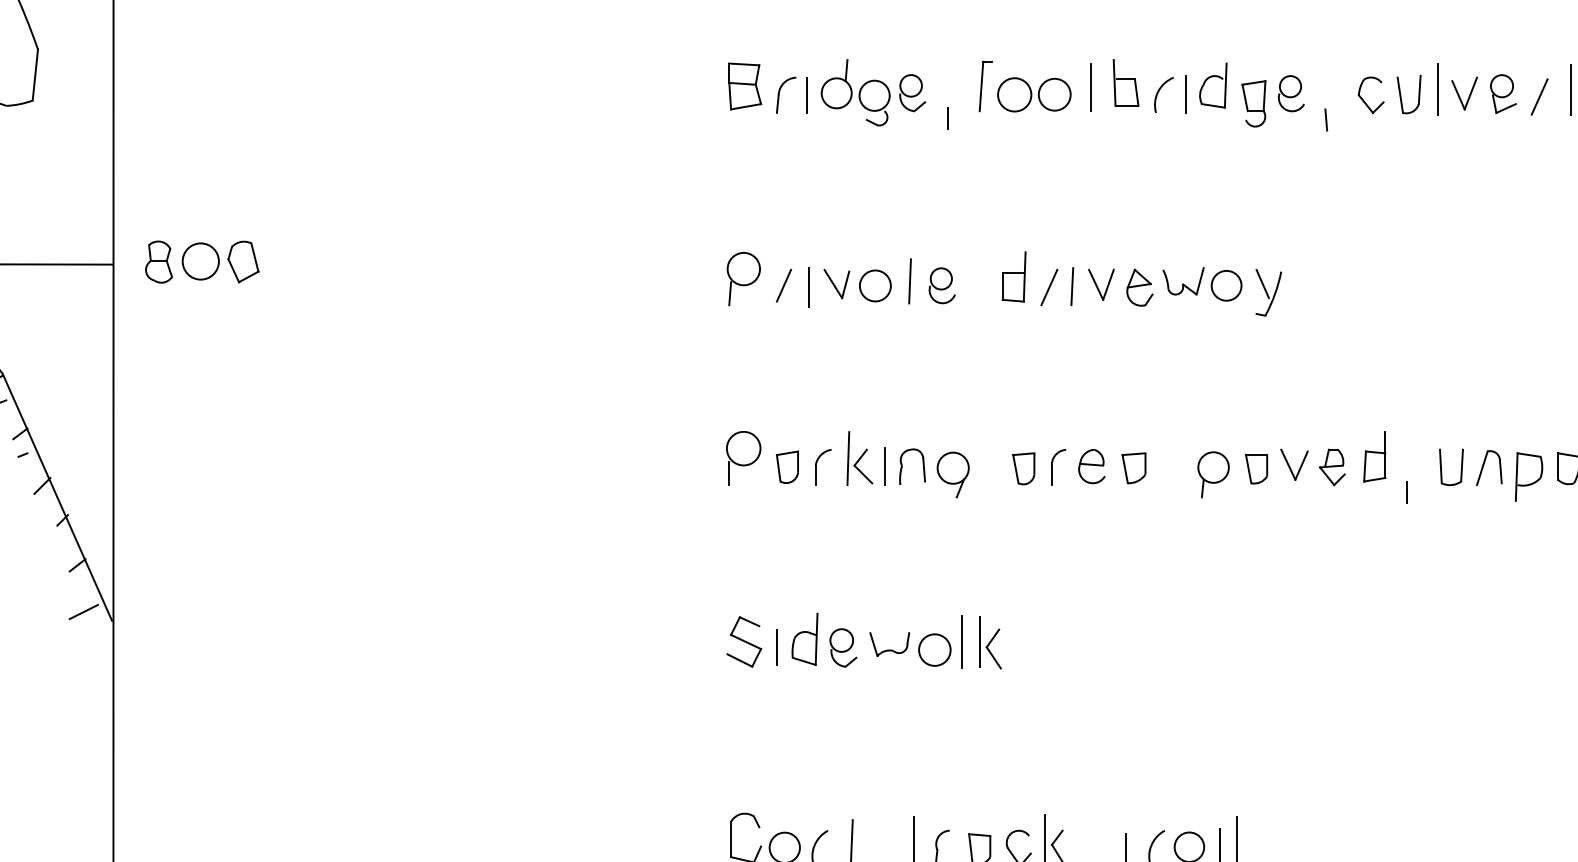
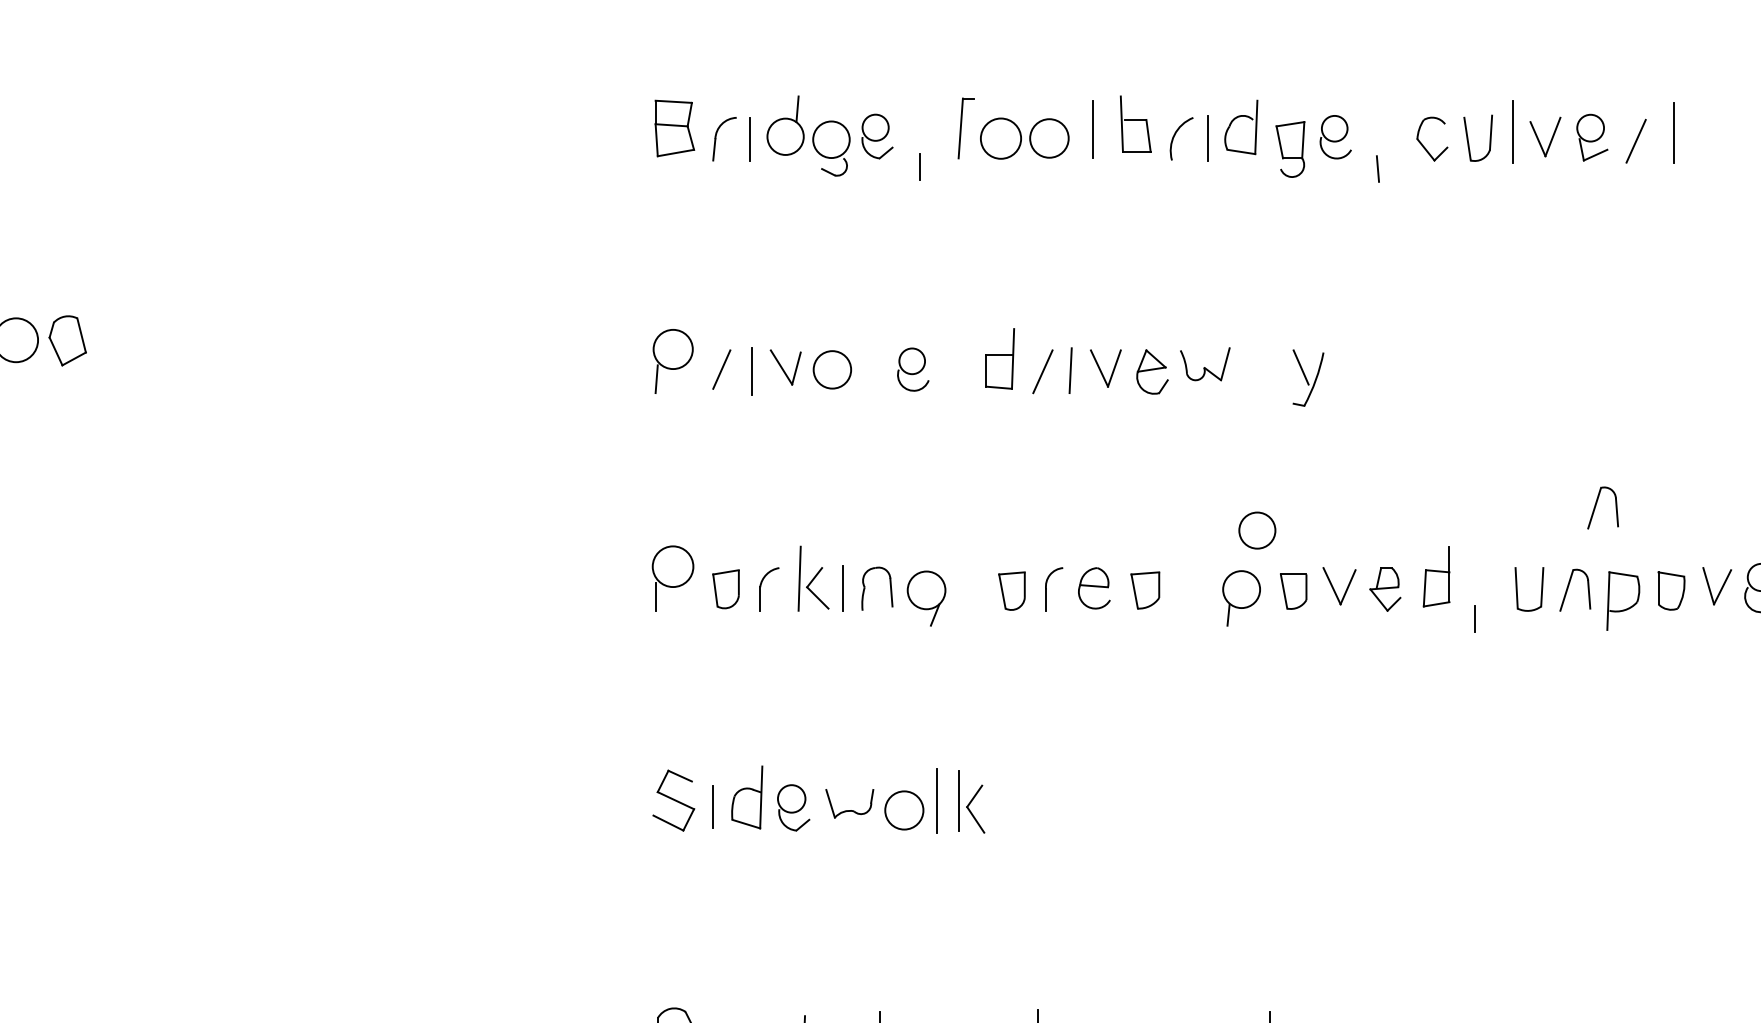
line: (909, 281) -> (873, 364), removed
circle: (1226, 285) -> (1257, 530), moved
part: (1512, 399) -> (1603, 507), added

